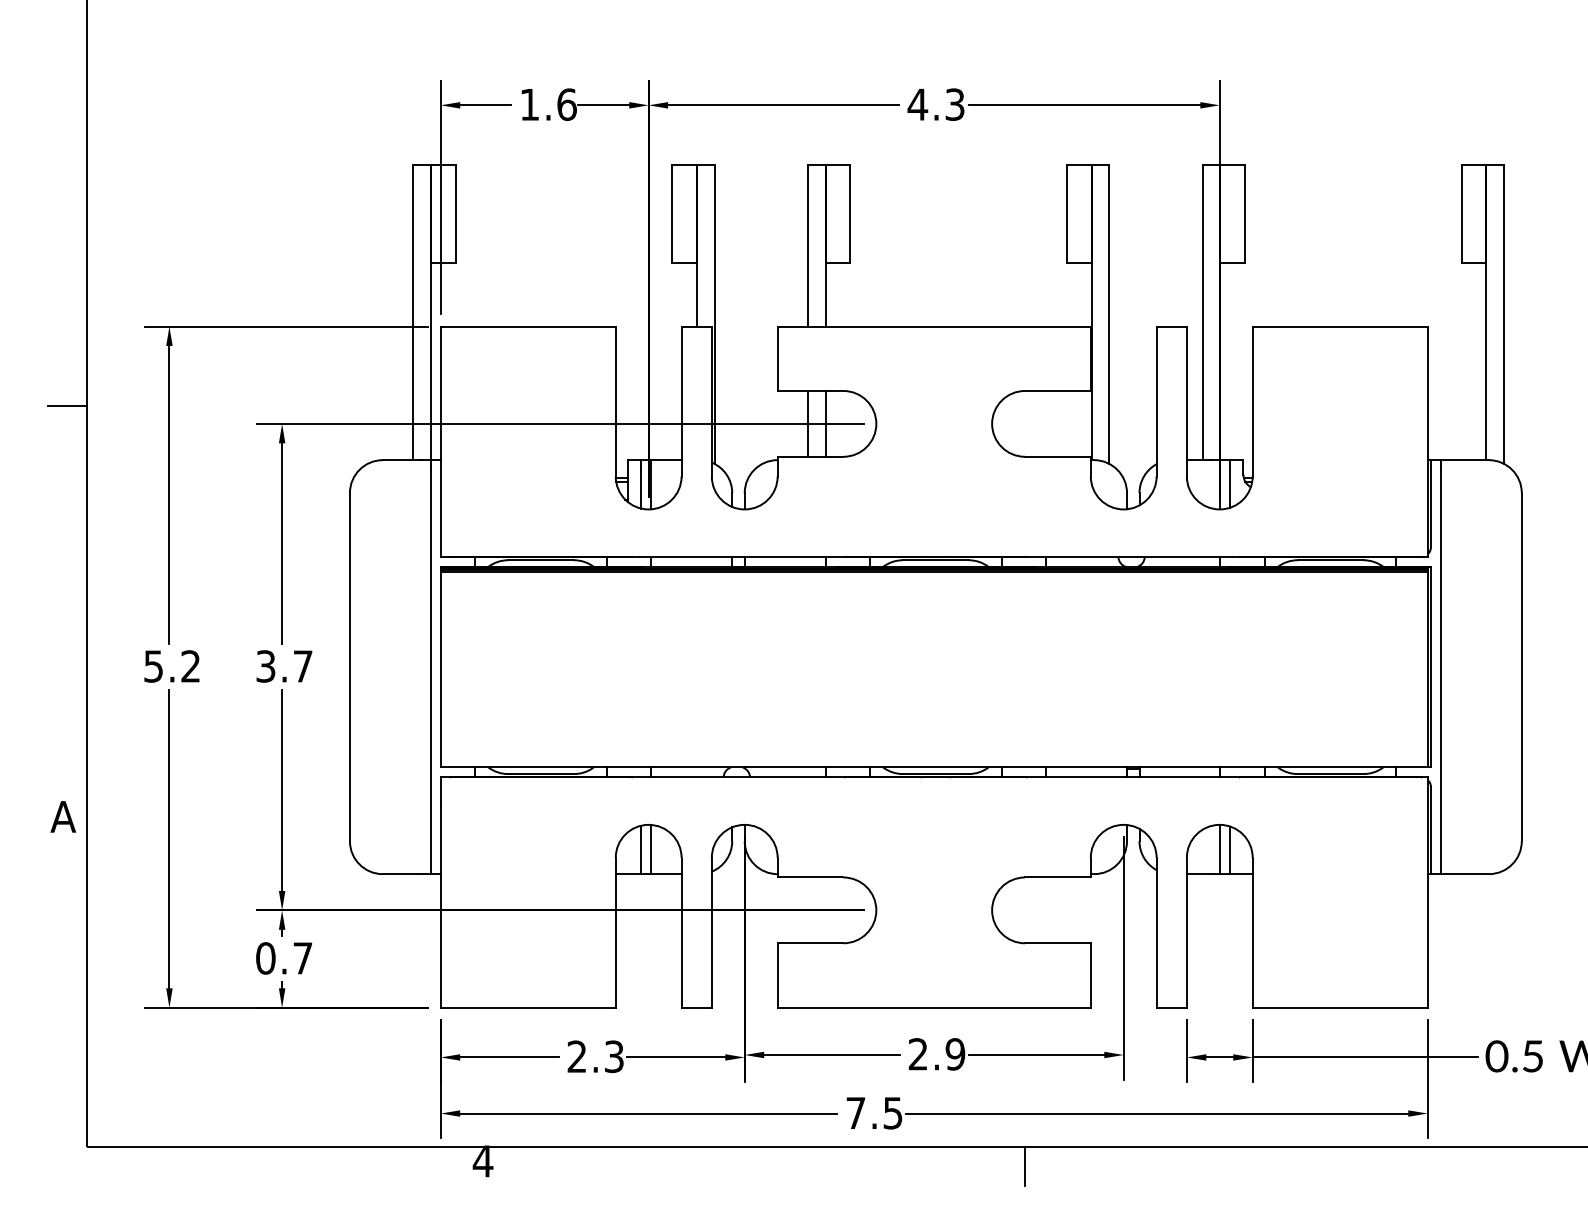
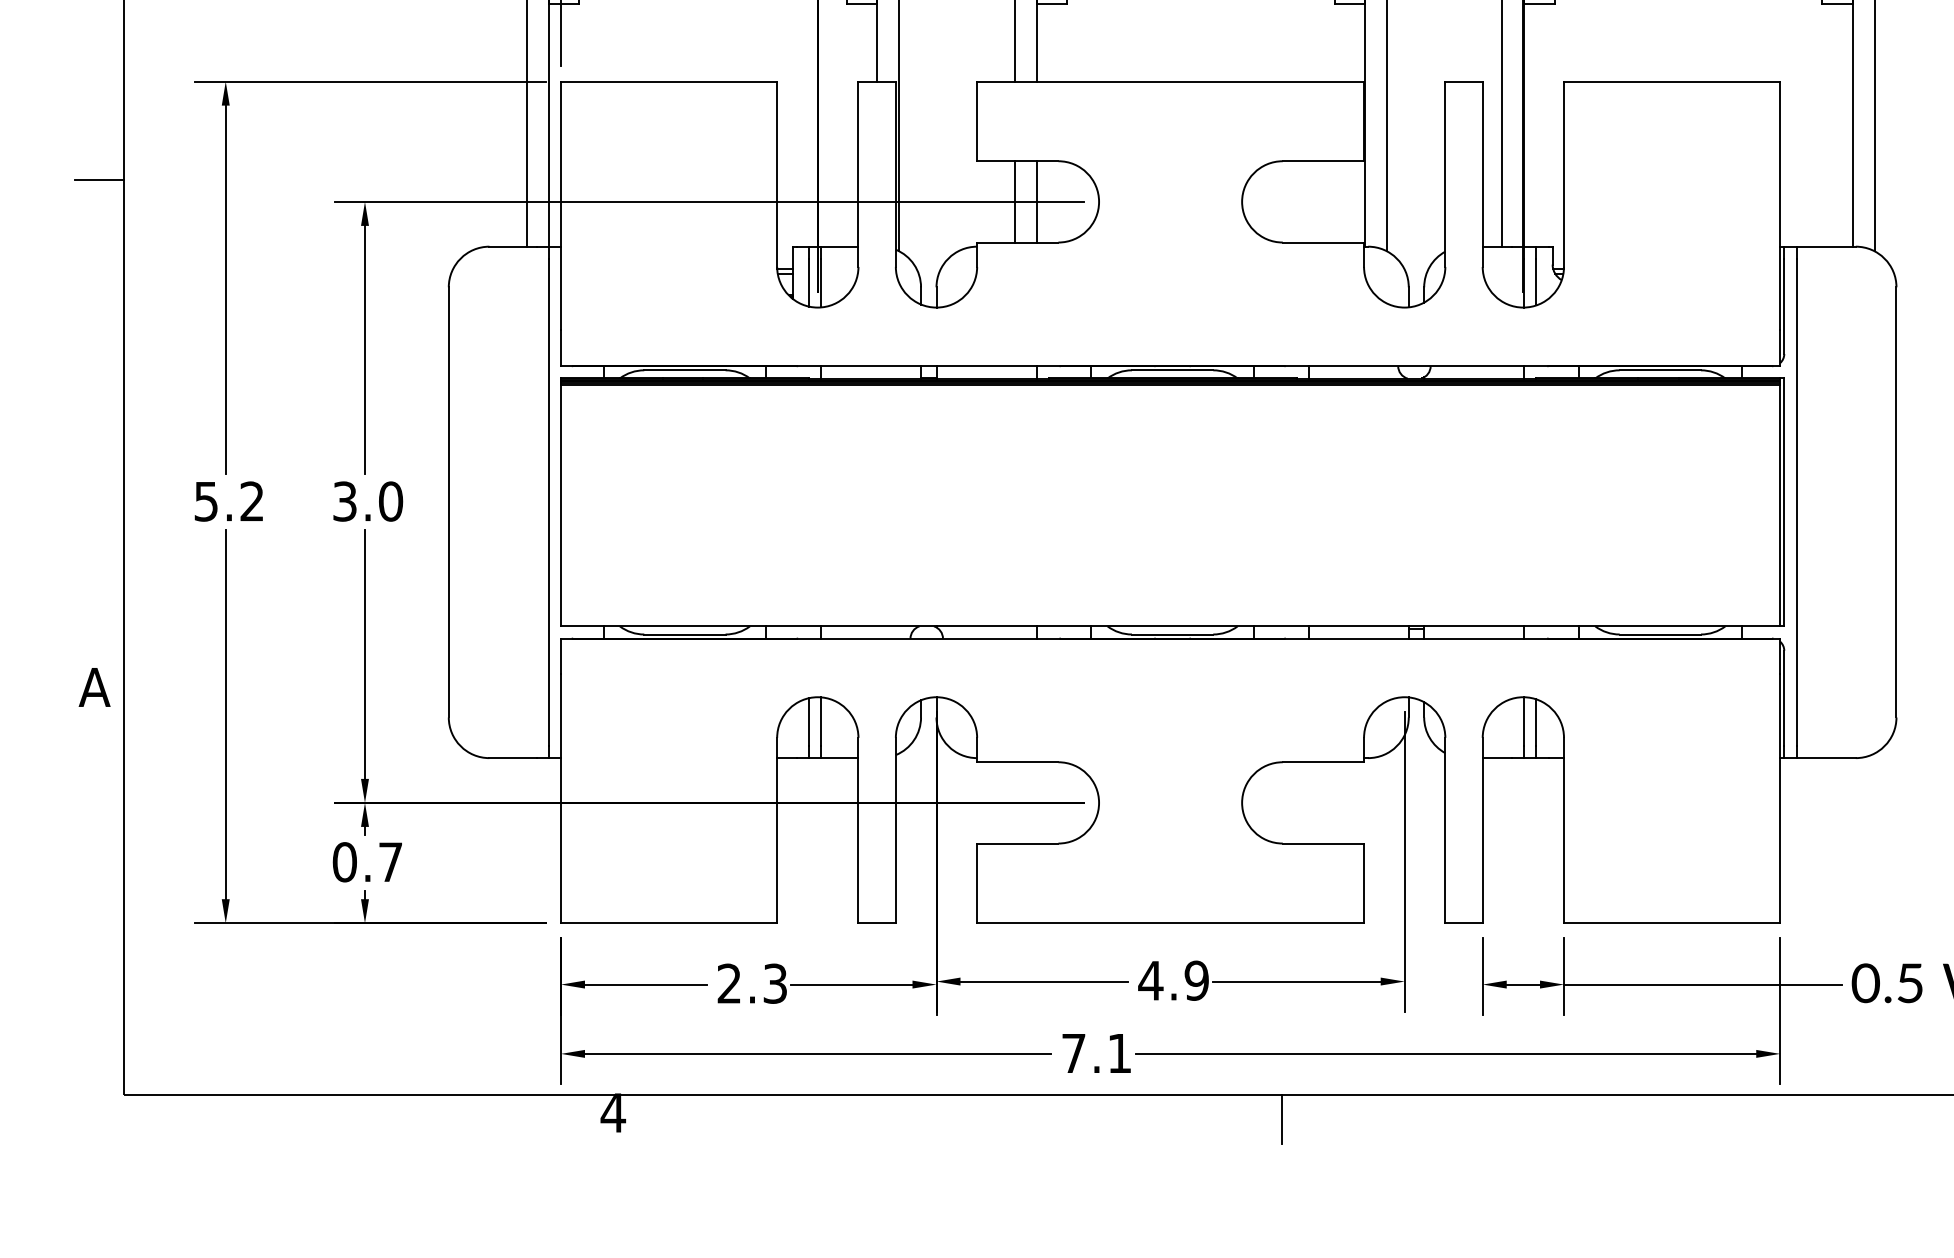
text: (302, 666) -> (390, 501), 3.7 -> 3.0
text: (918, 1054) -> (1151, 980), 2.9 -> 4.9
text: (892, 1113) -> (1119, 1053), 7.5 -> 7.1

